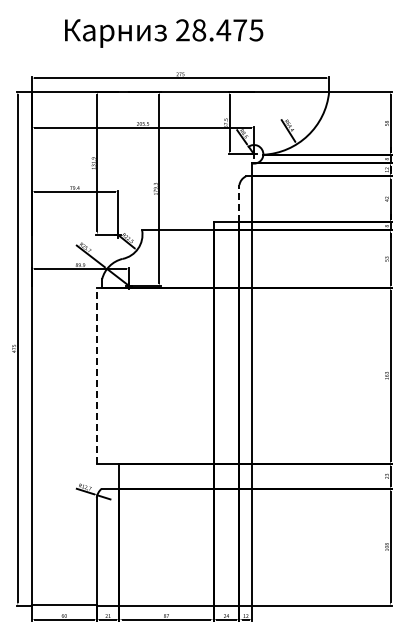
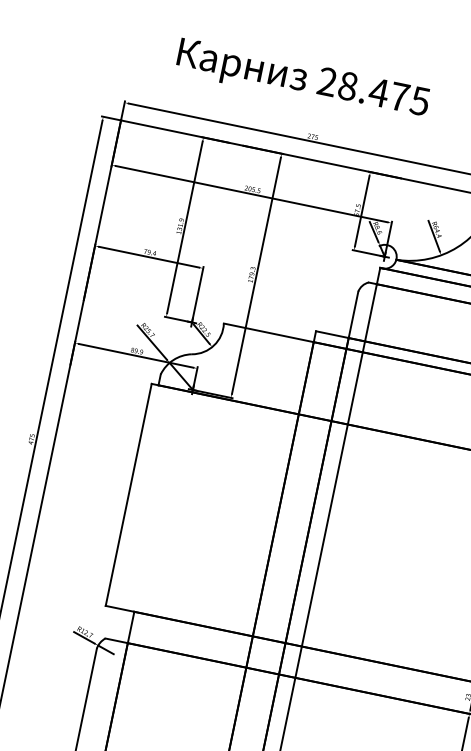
line: (239, 202) -> (353, 313), dashed -> solid
line: (96, 375) -> (128, 494), dashed -> solid

